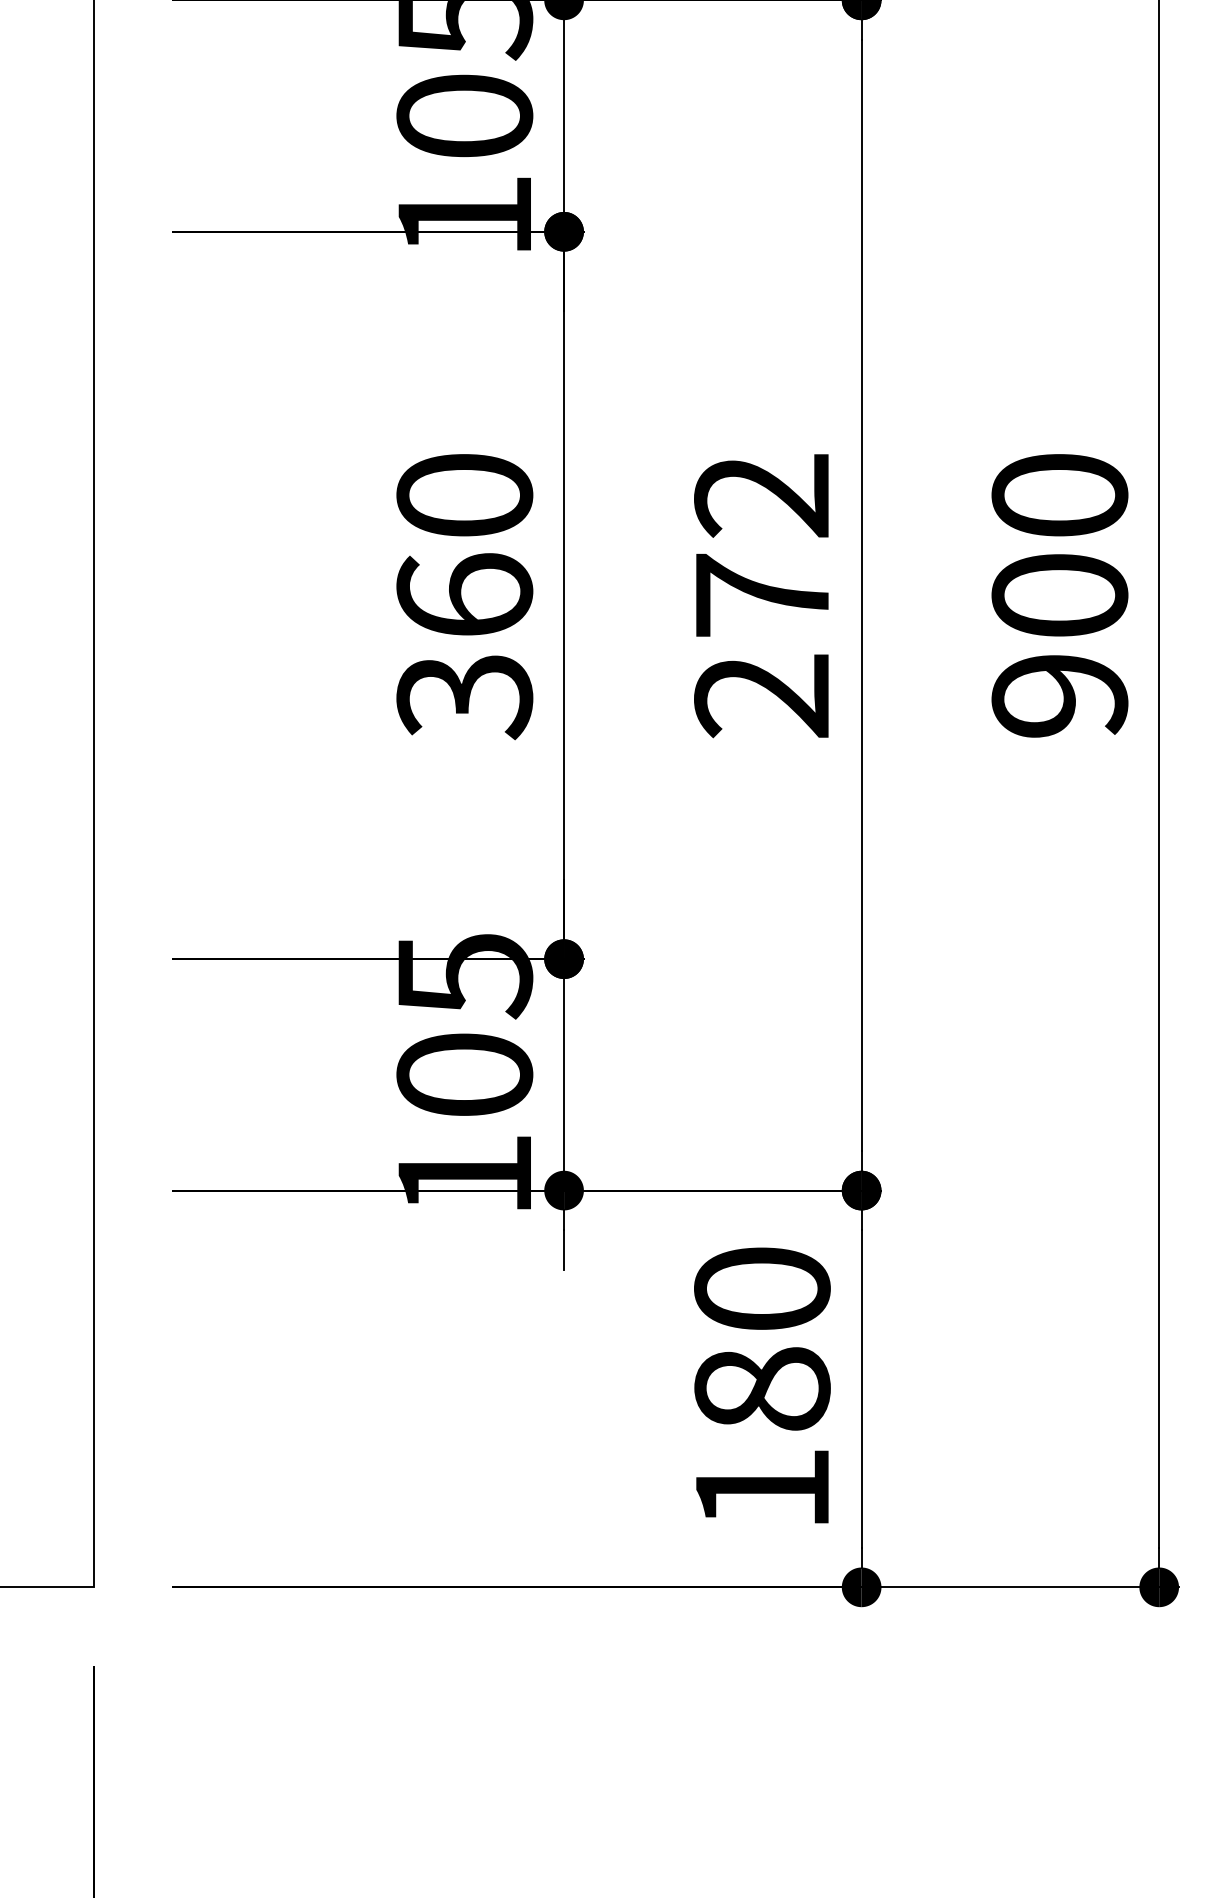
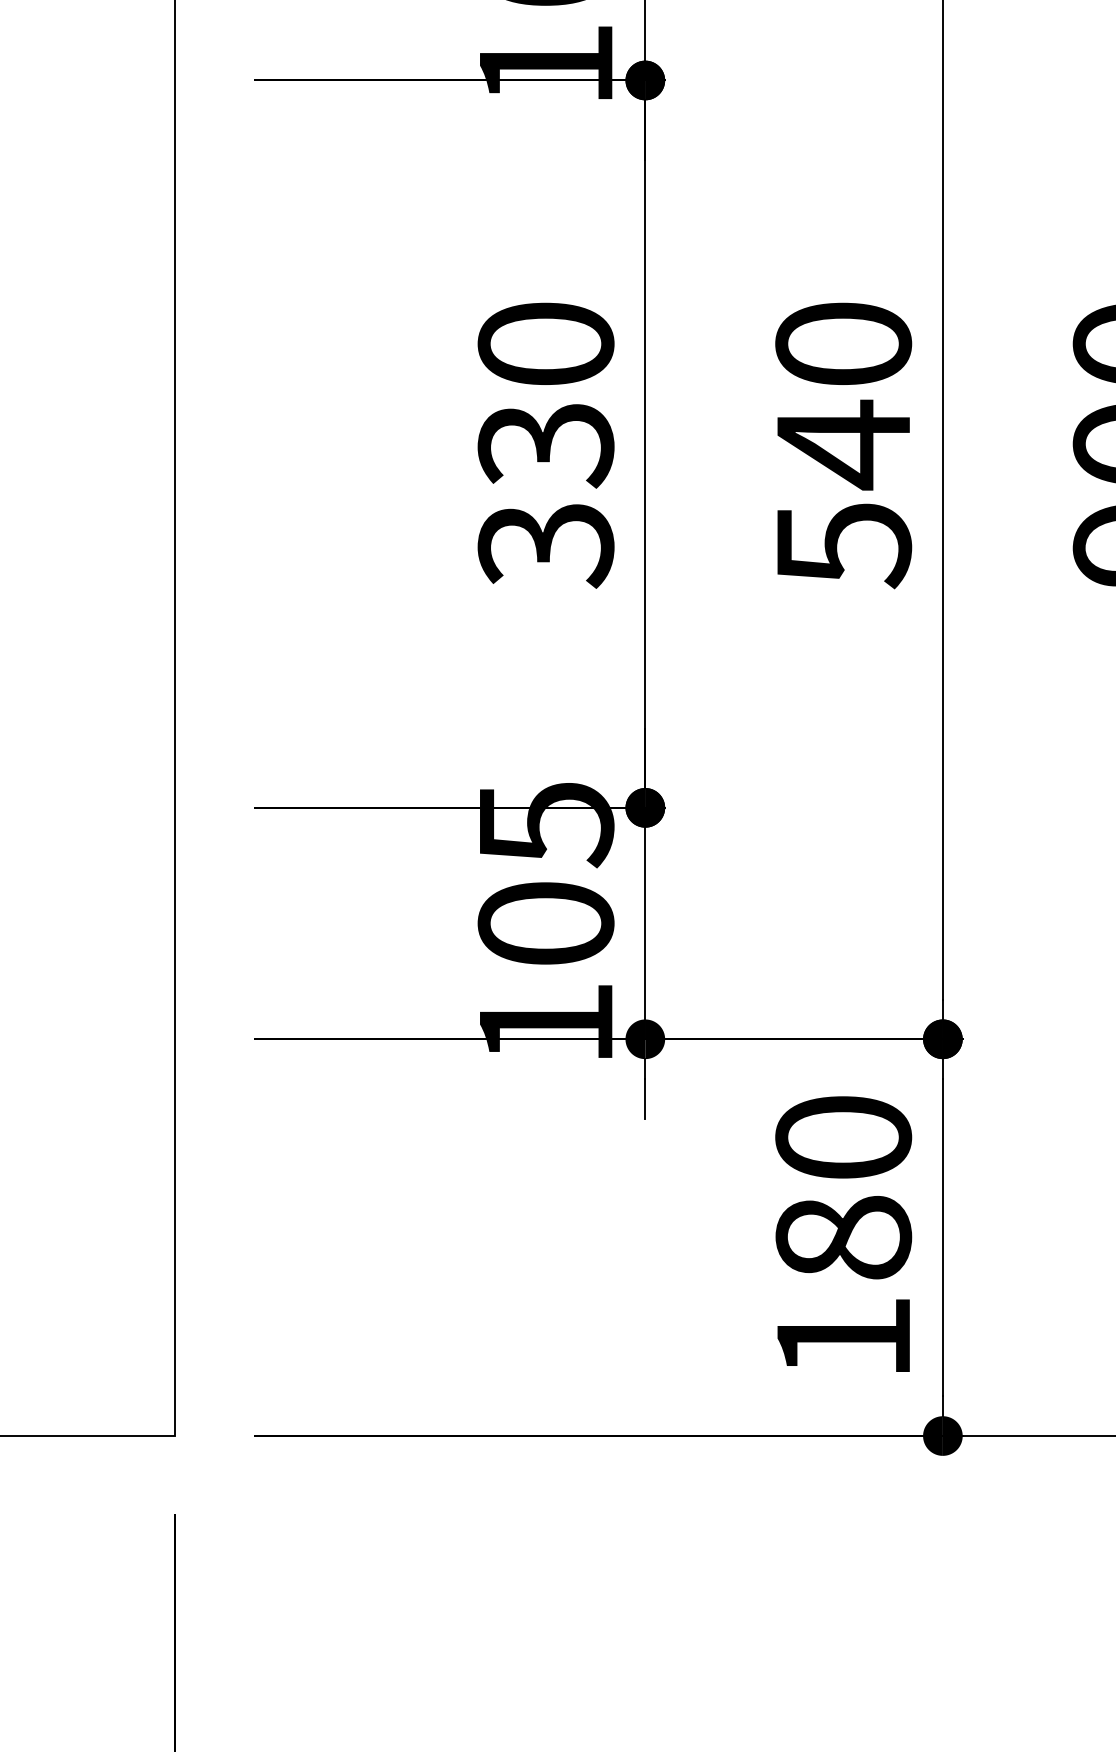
text: (464, 596) -> (545, 445), 360 -> 330
text: (762, 597) -> (843, 446), 272 -> 540

